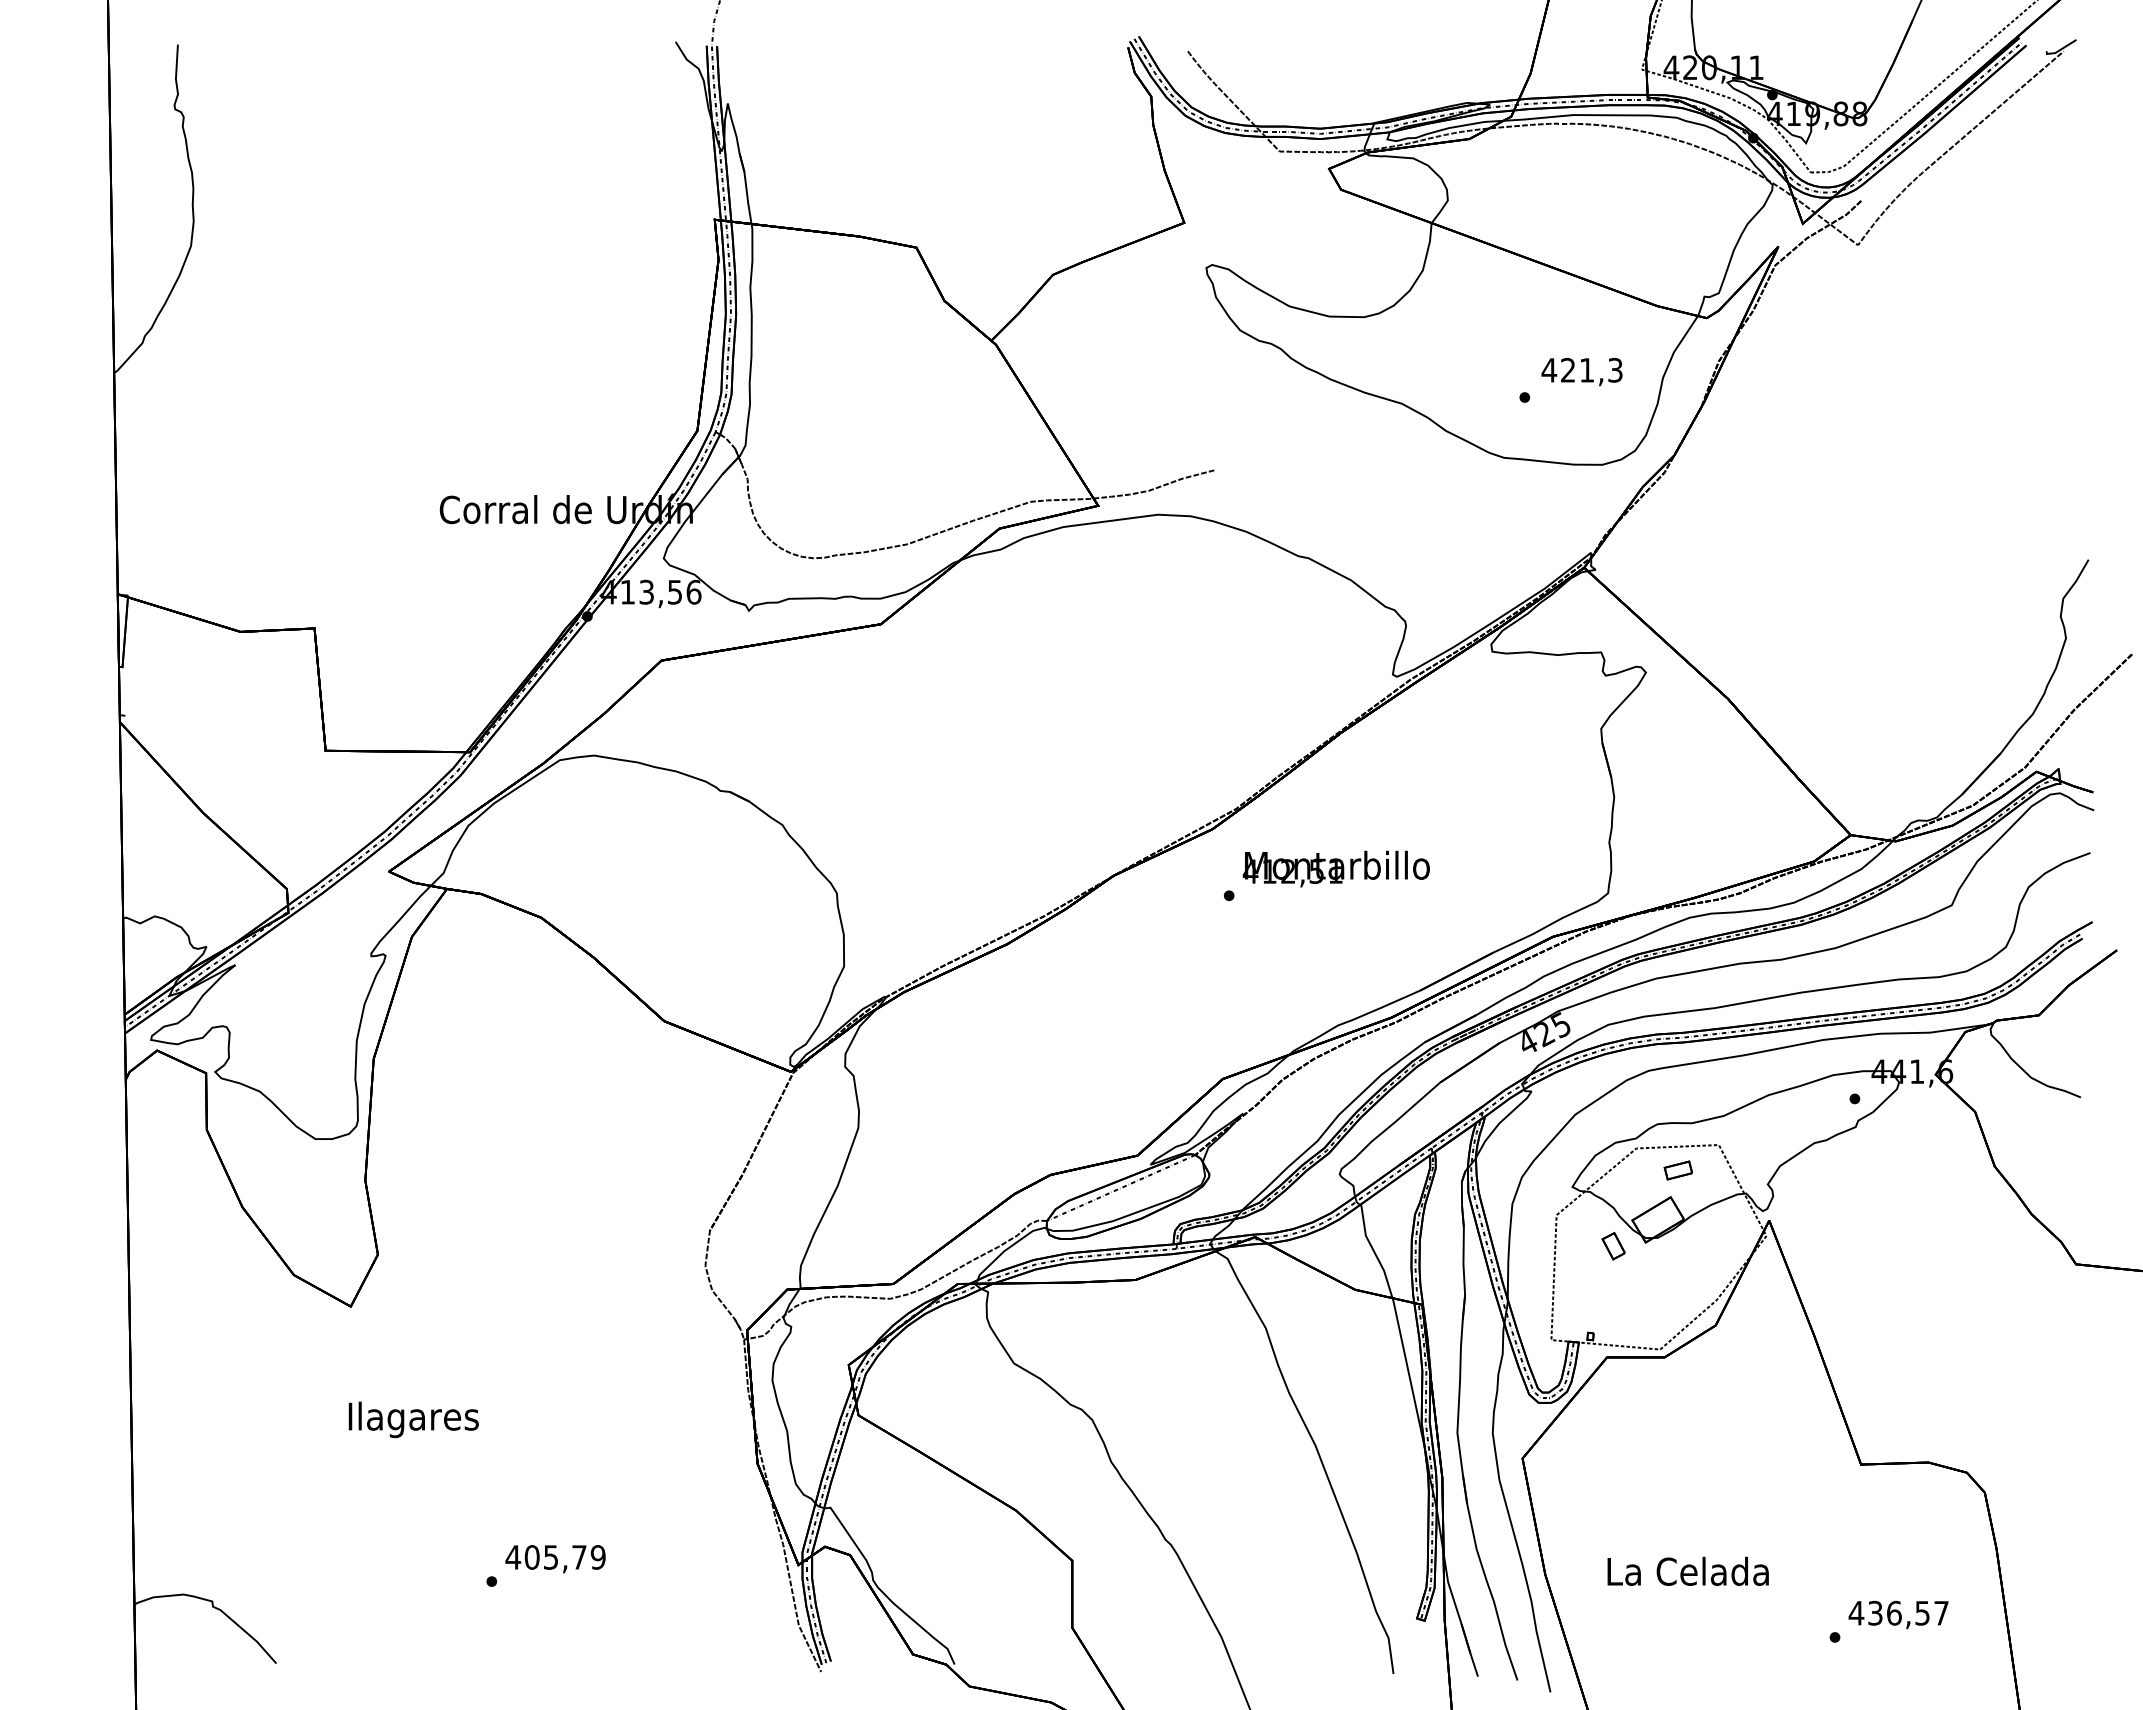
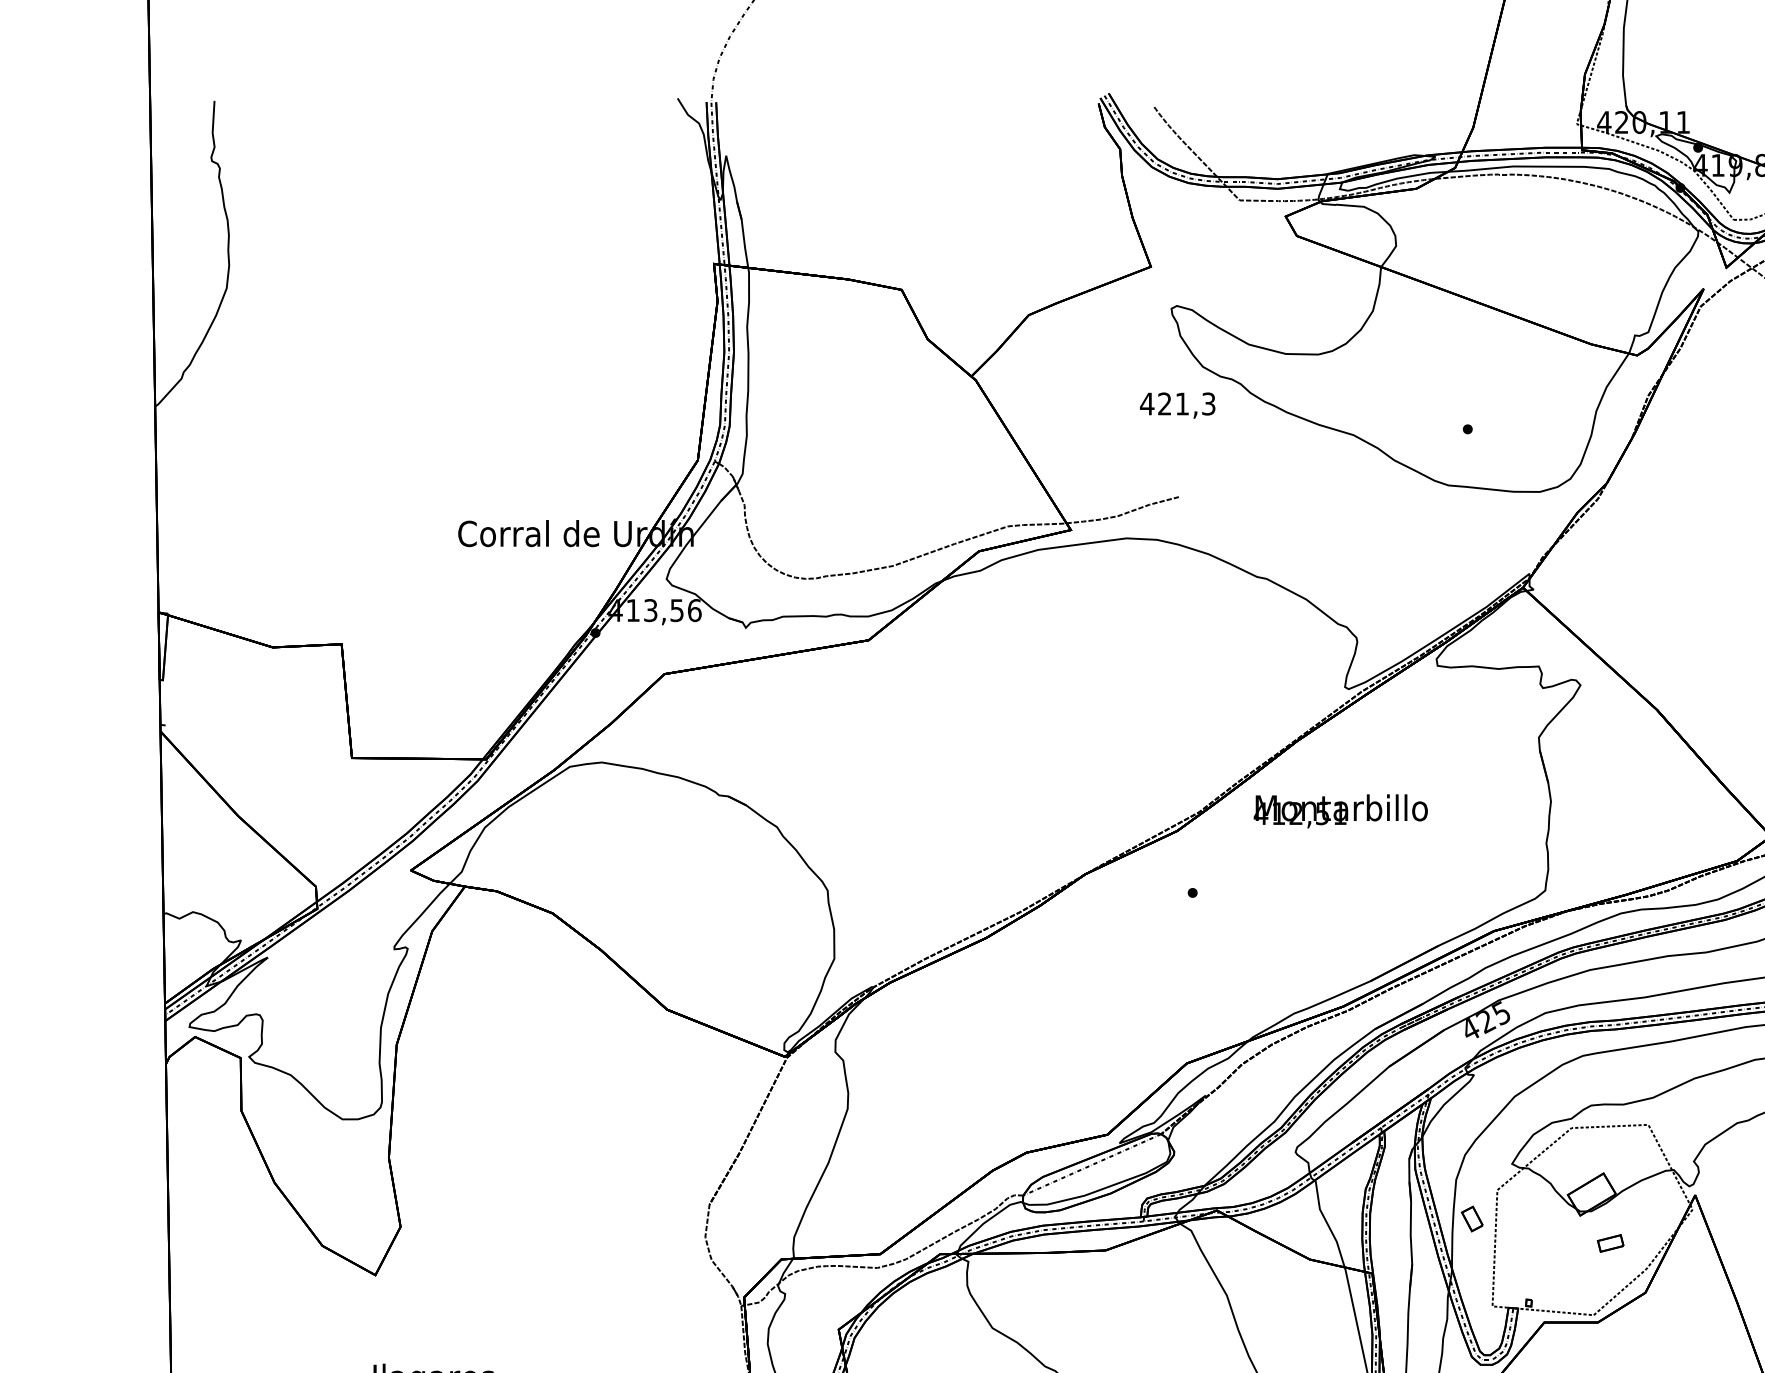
text: (1581, 372) -> (1177, 406), moved
text: (1335, 868) -> (1340, 810), moved
part: (1677, 1170) -> (1609, 1243), moved
part: (1613, 1246) -> (1472, 1219), moved

